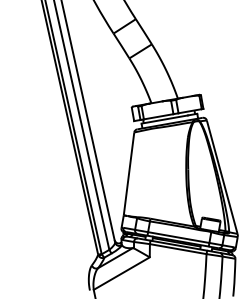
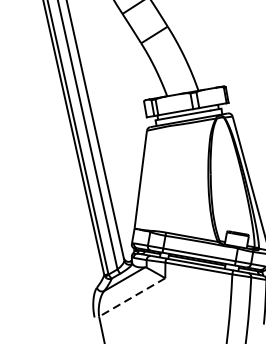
line: (121, 273) -> (131, 297), solid -> dashed

